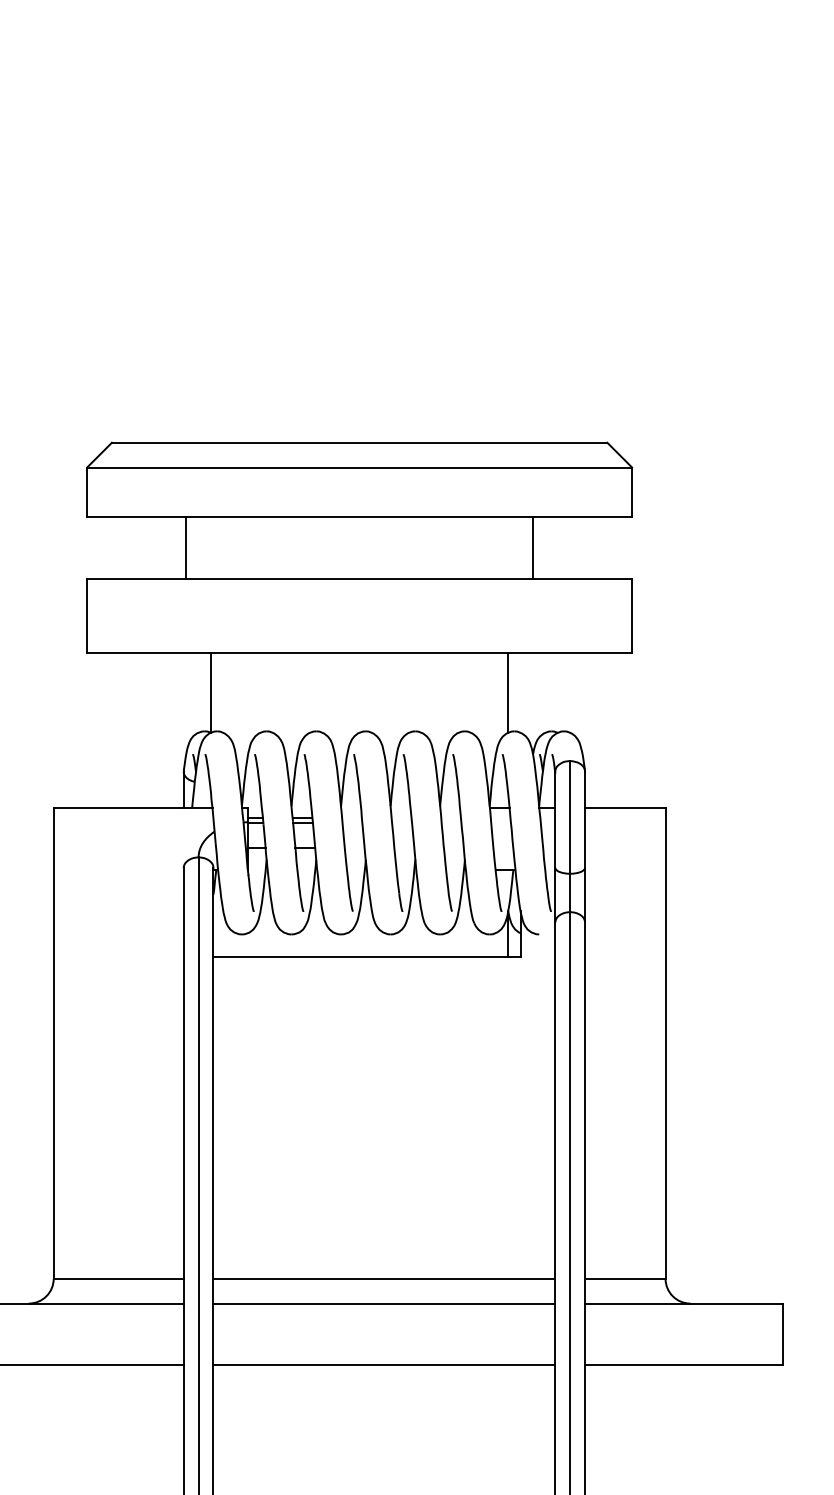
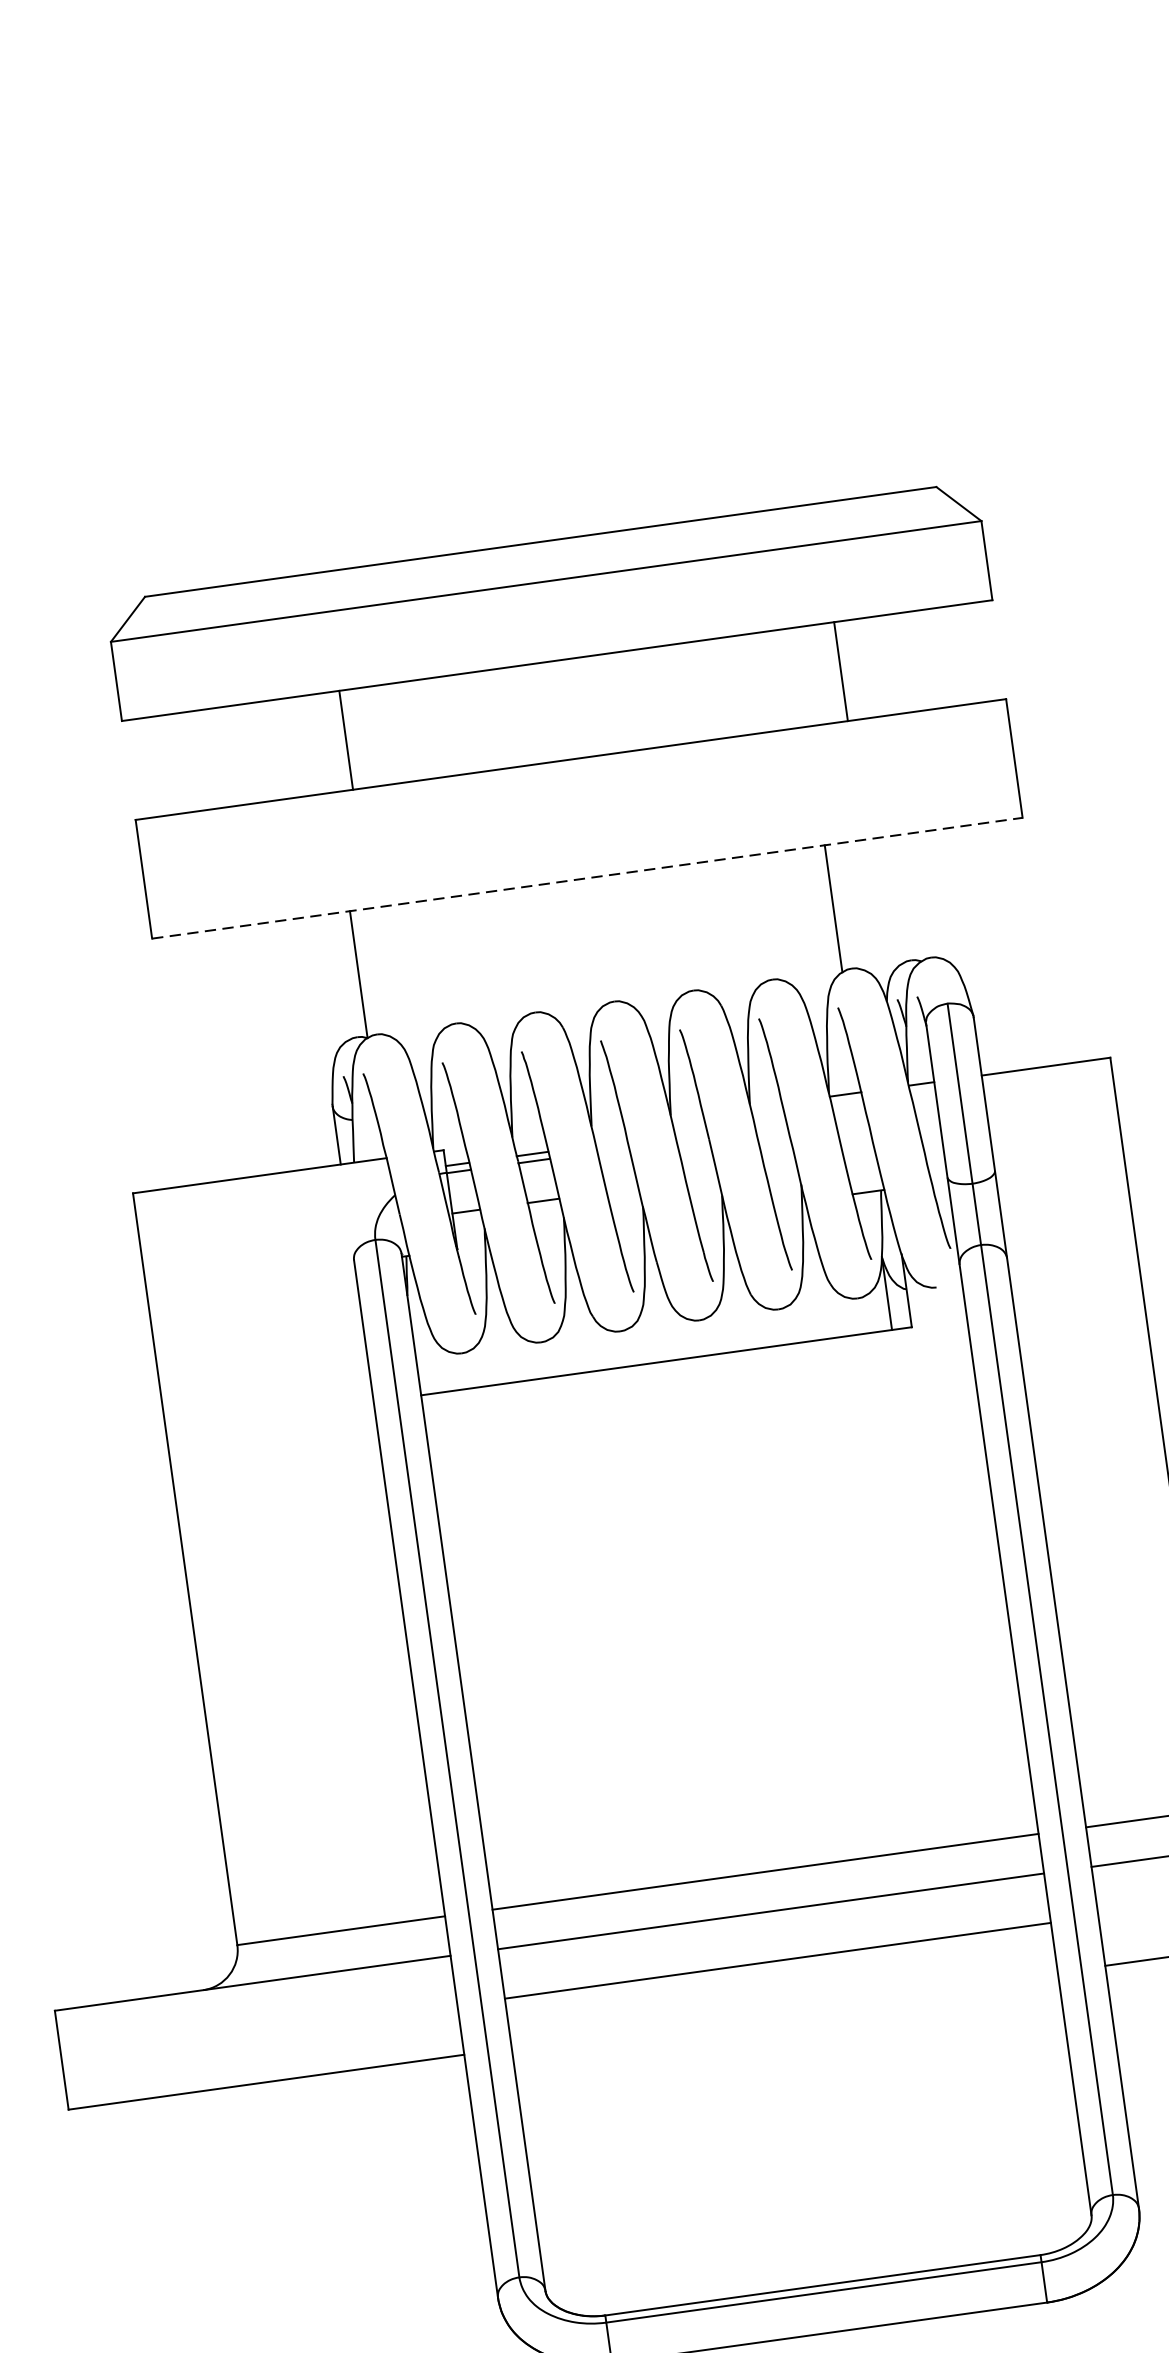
line: (186, 548) -> (346, 740), moved
line: (360, 653) -> (588, 878), solid -> dashed
line: (384, 1365) -> (778, 1960), moved

